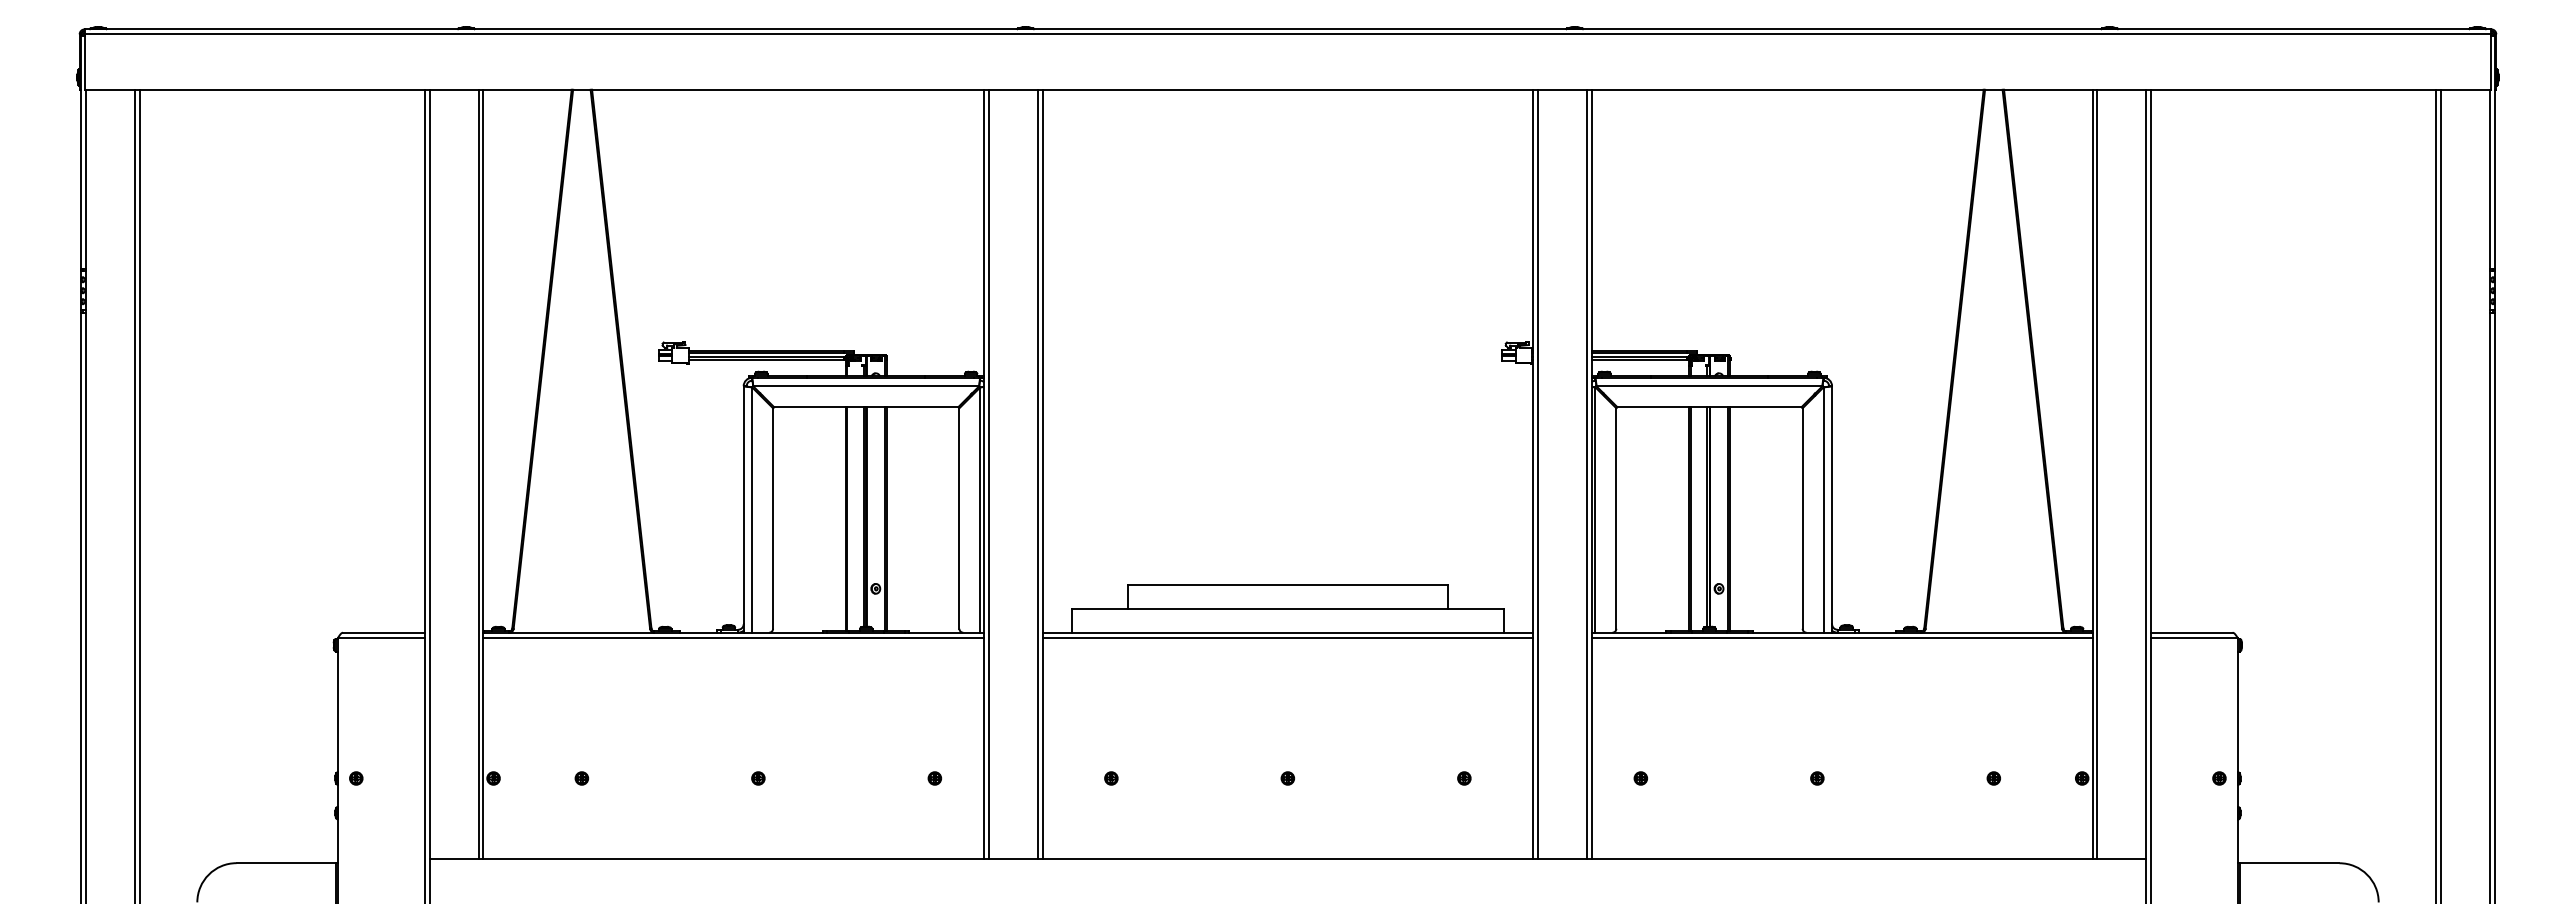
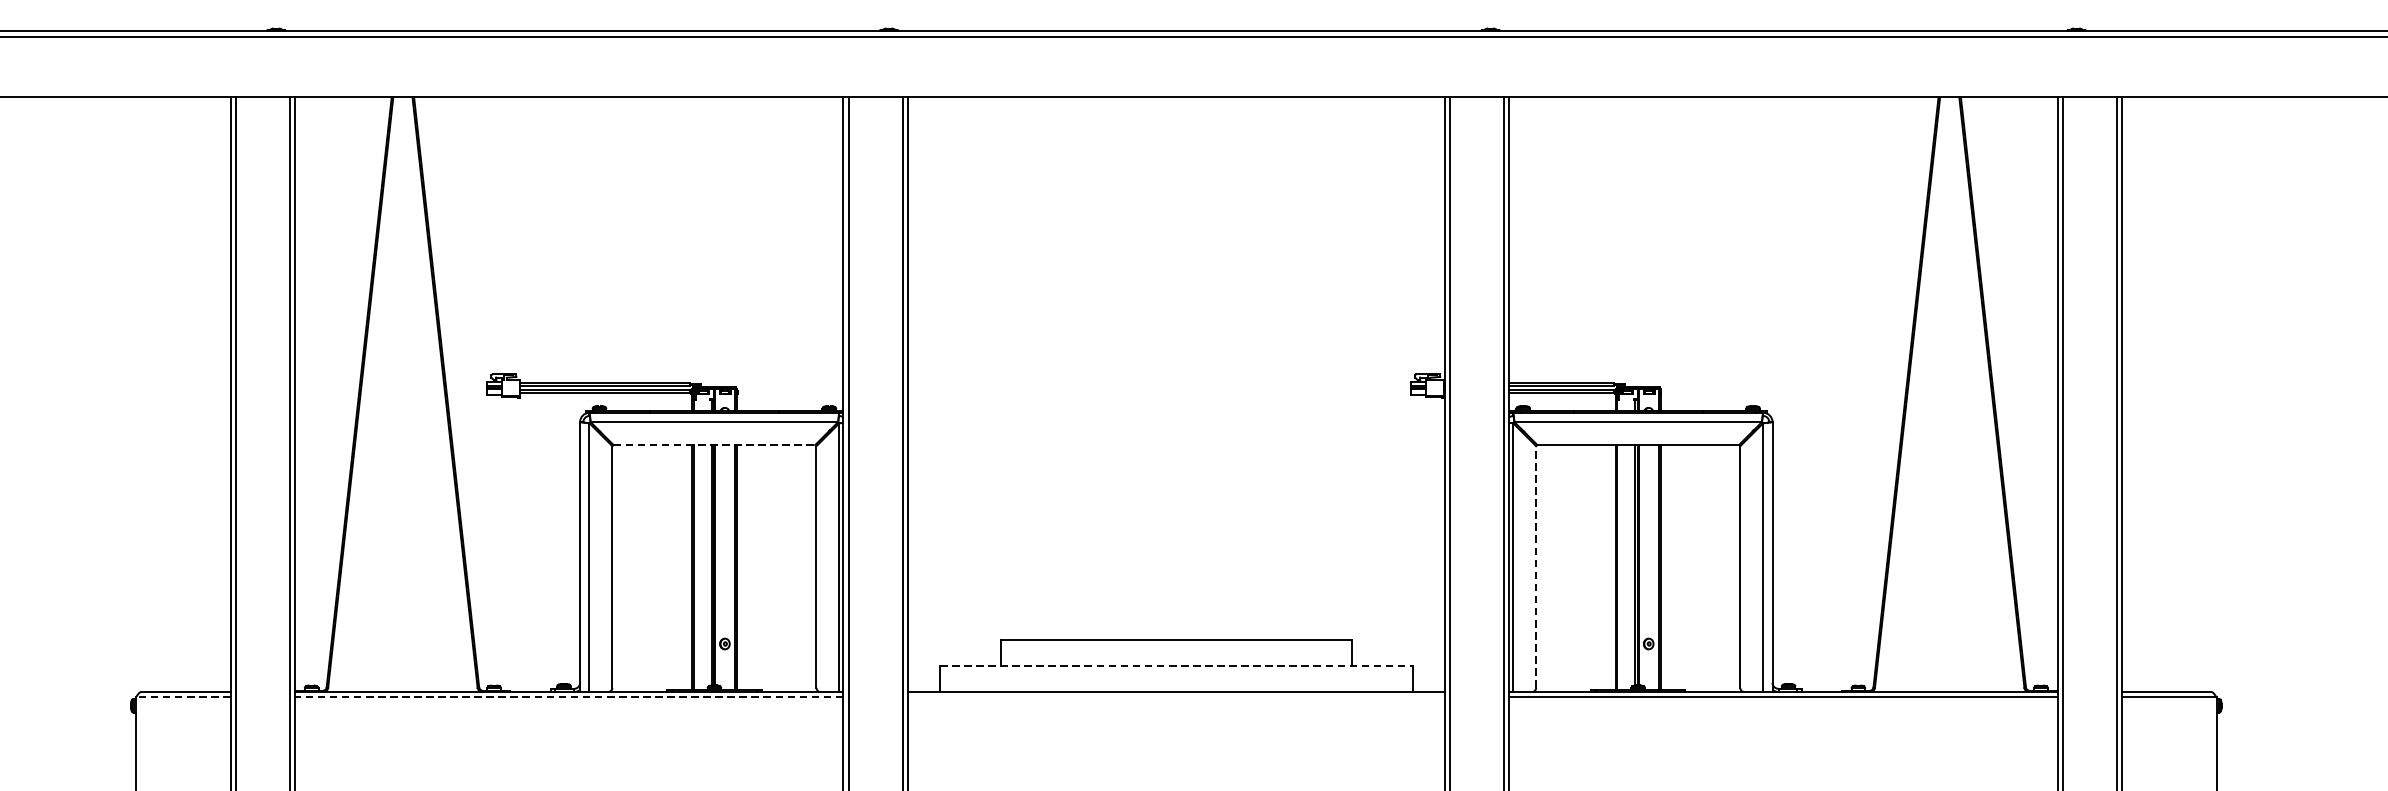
line: (866, 407) -> (714, 445), solid -> dashed
line: (1616, 518) -> (1536, 566), solid -> dashed
line: (1287, 608) -> (1175, 665), solid -> dashed
line: (380, 637) -> (182, 697), solid -> dashed
line: (733, 637) -> (569, 697), solid -> dashed
line: (1287, 637) -> (1175, 697), removed

